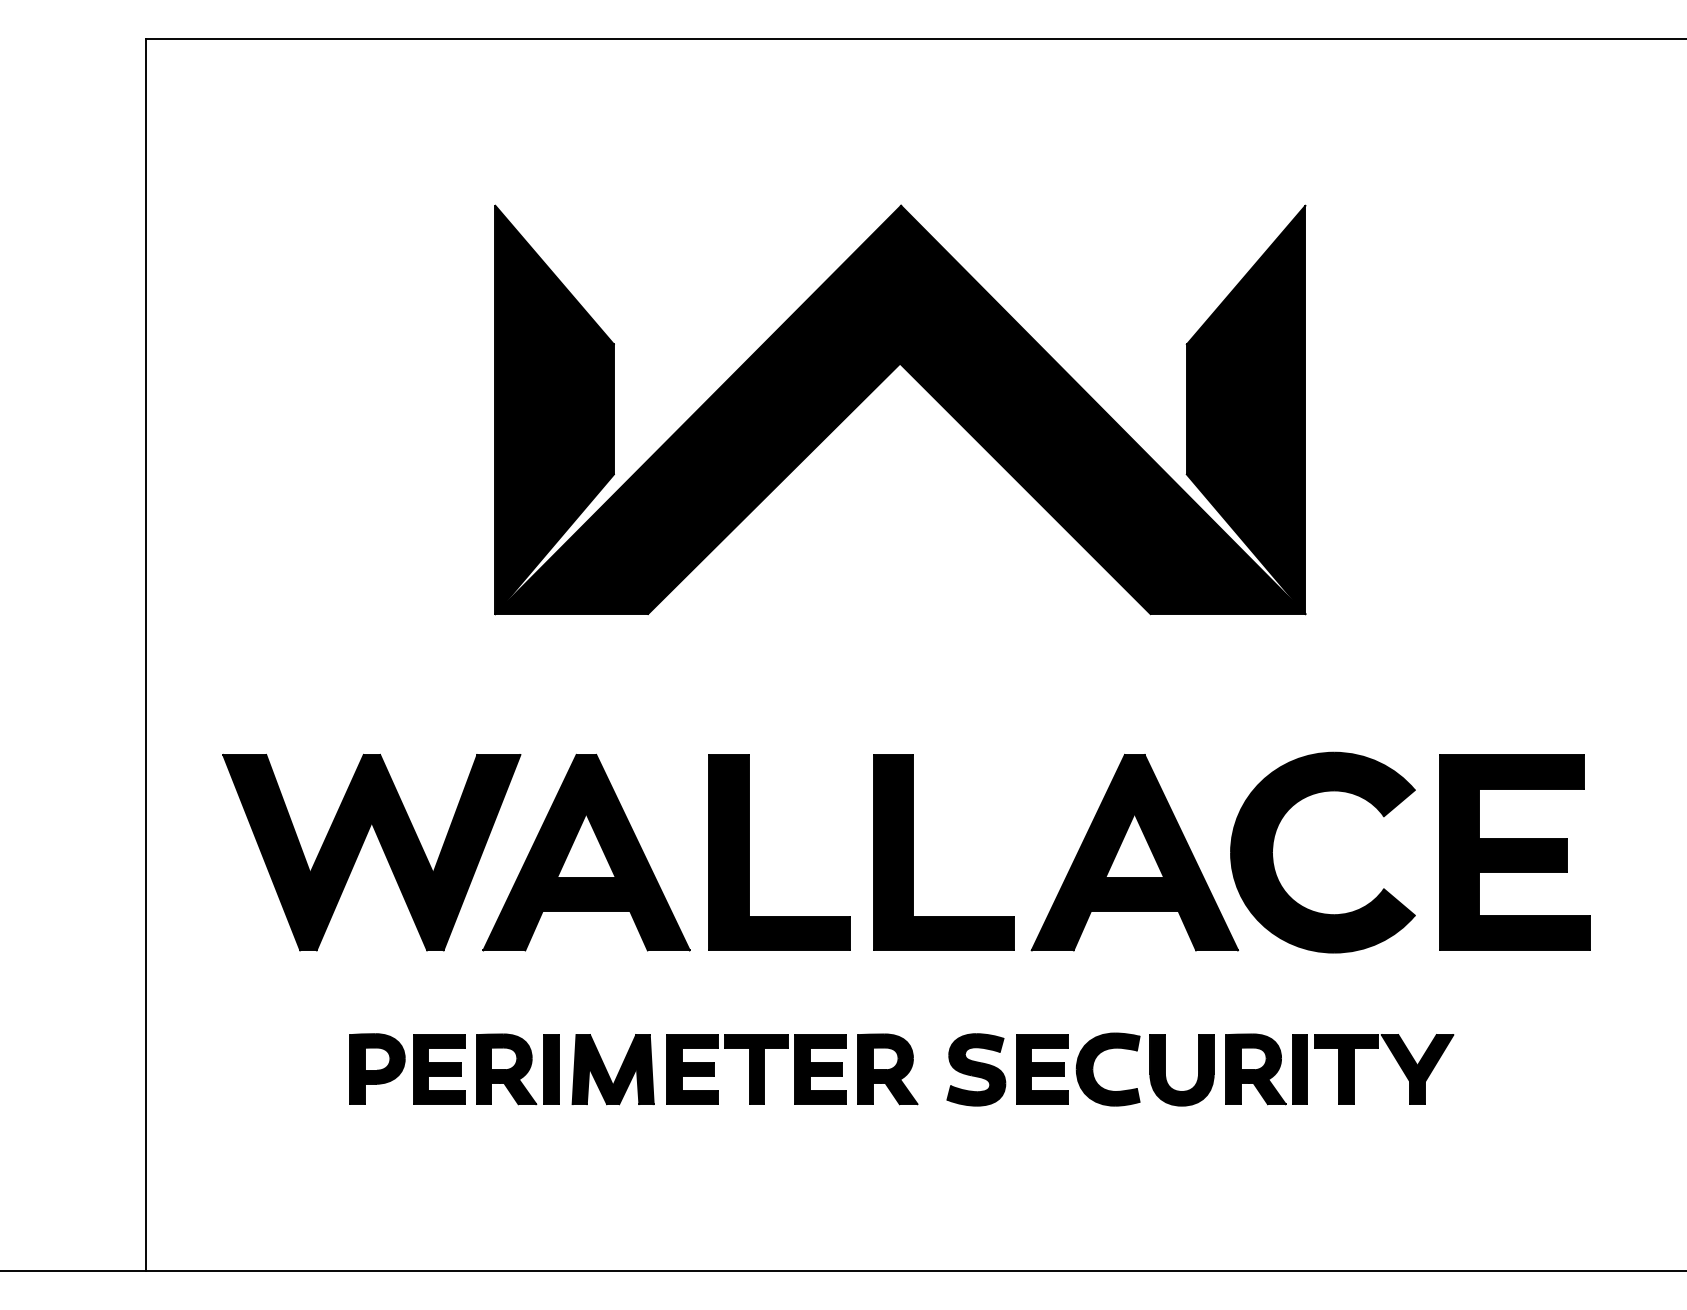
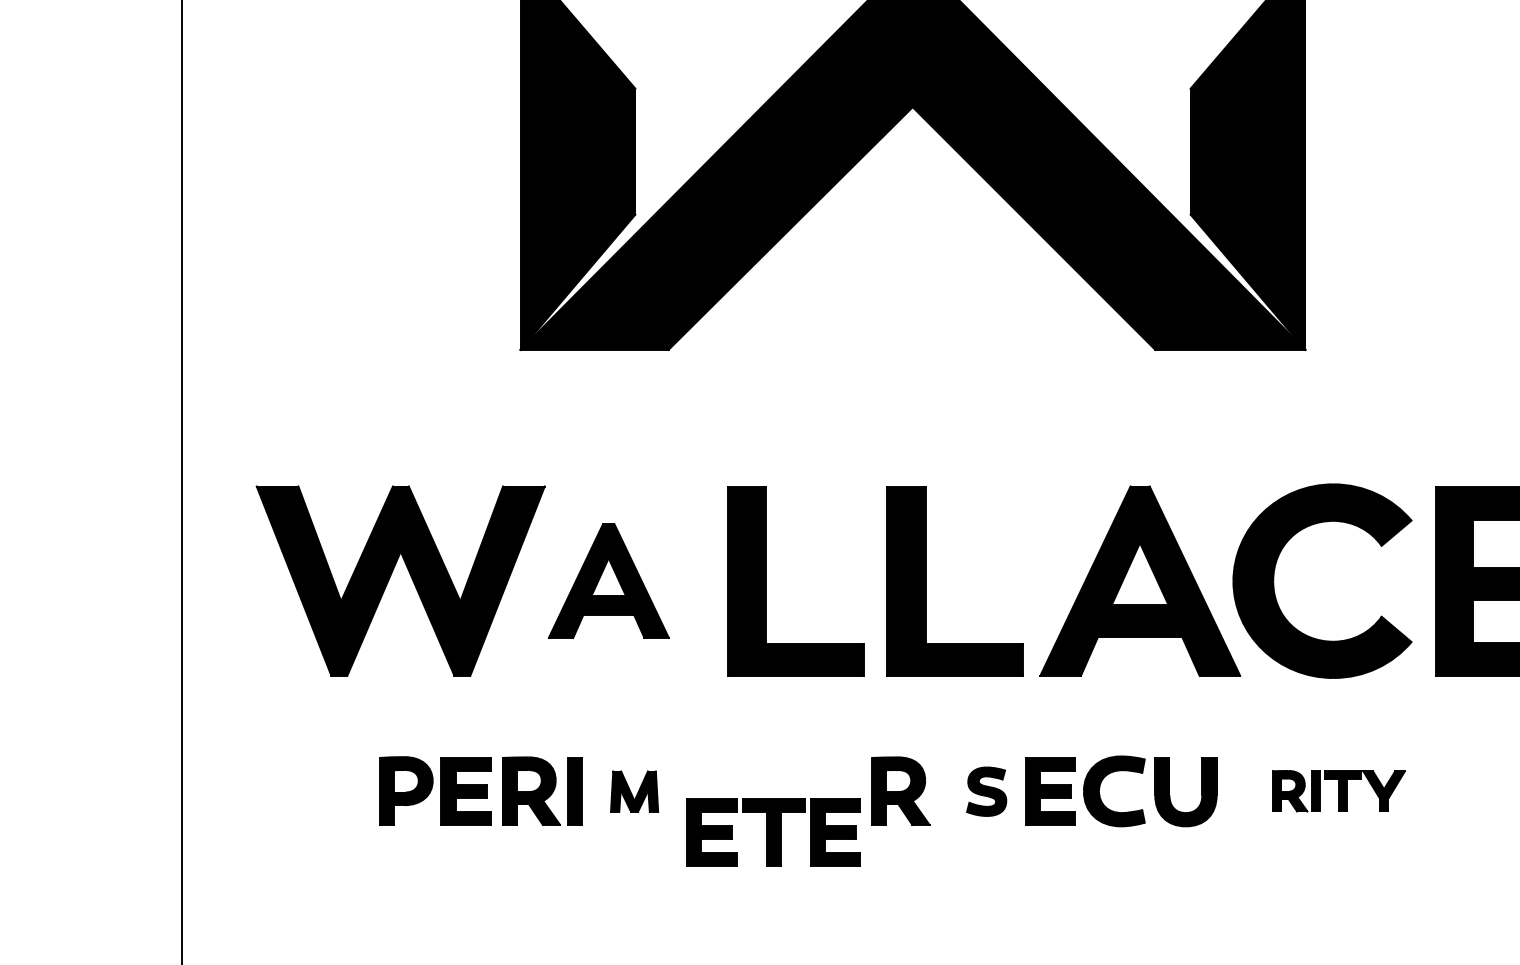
part: (586, 852) -> (608, 581), size x0.6
part: (612, 1069) -> (634, 791), size x0.6
part: (756, 1069) -> (773, 832), moved
part: (976, 1069) -> (986, 791), size x0.7
part: (1339, 1069) -> (1338, 791), size x0.6

